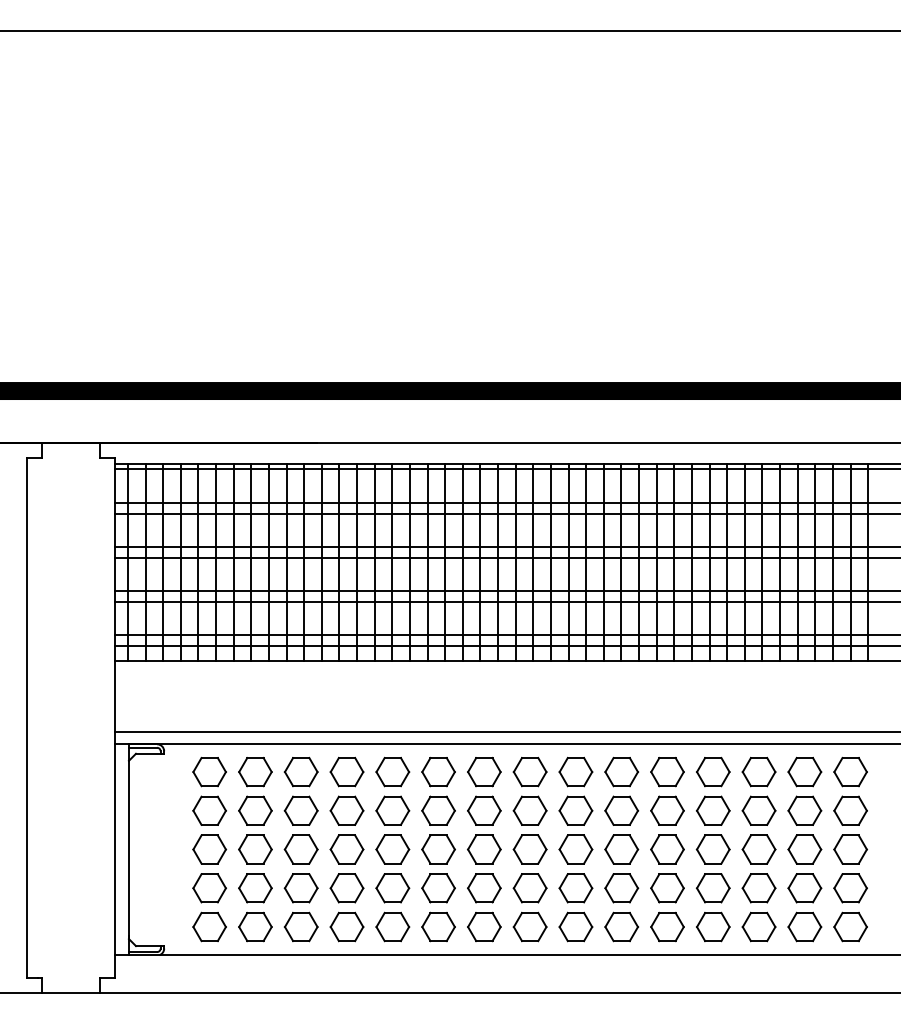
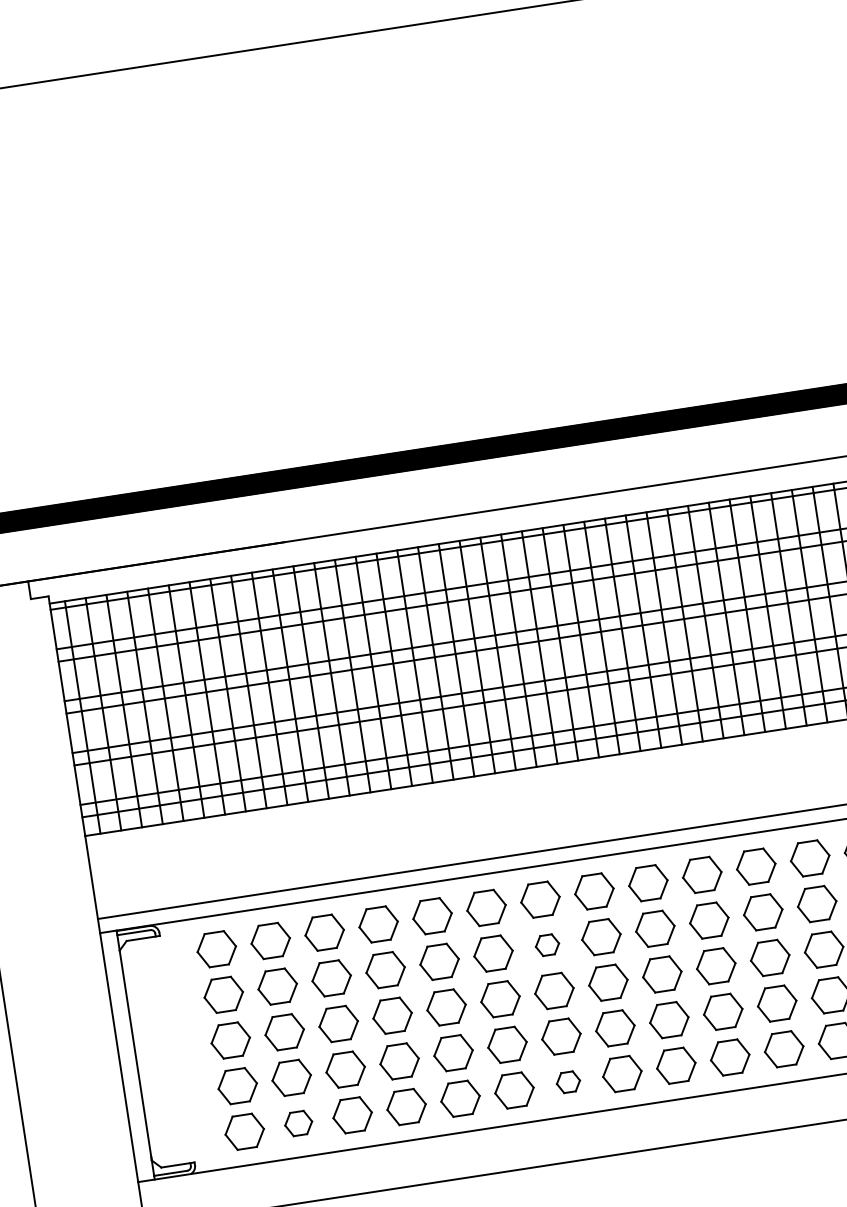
part: (484, 810) -> (547, 944), size x0.6
part: (255, 926) -> (298, 1122), size x0.7
part: (484, 926) -> (568, 1081), size x0.6

